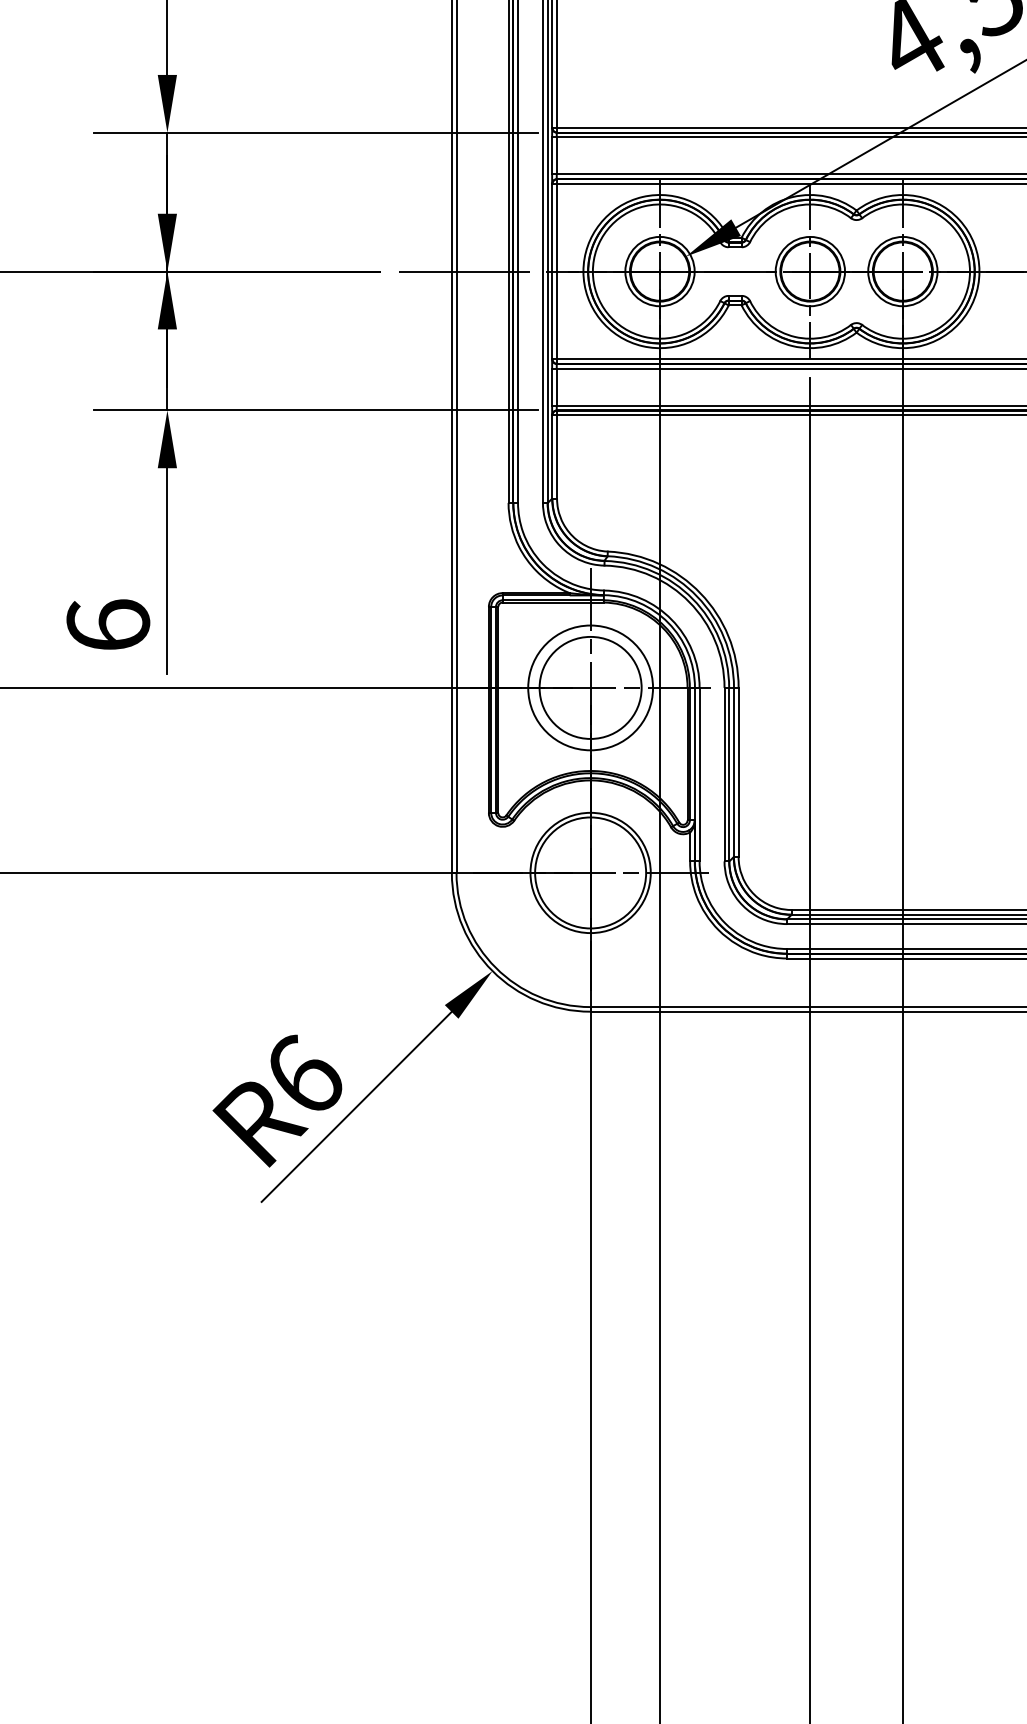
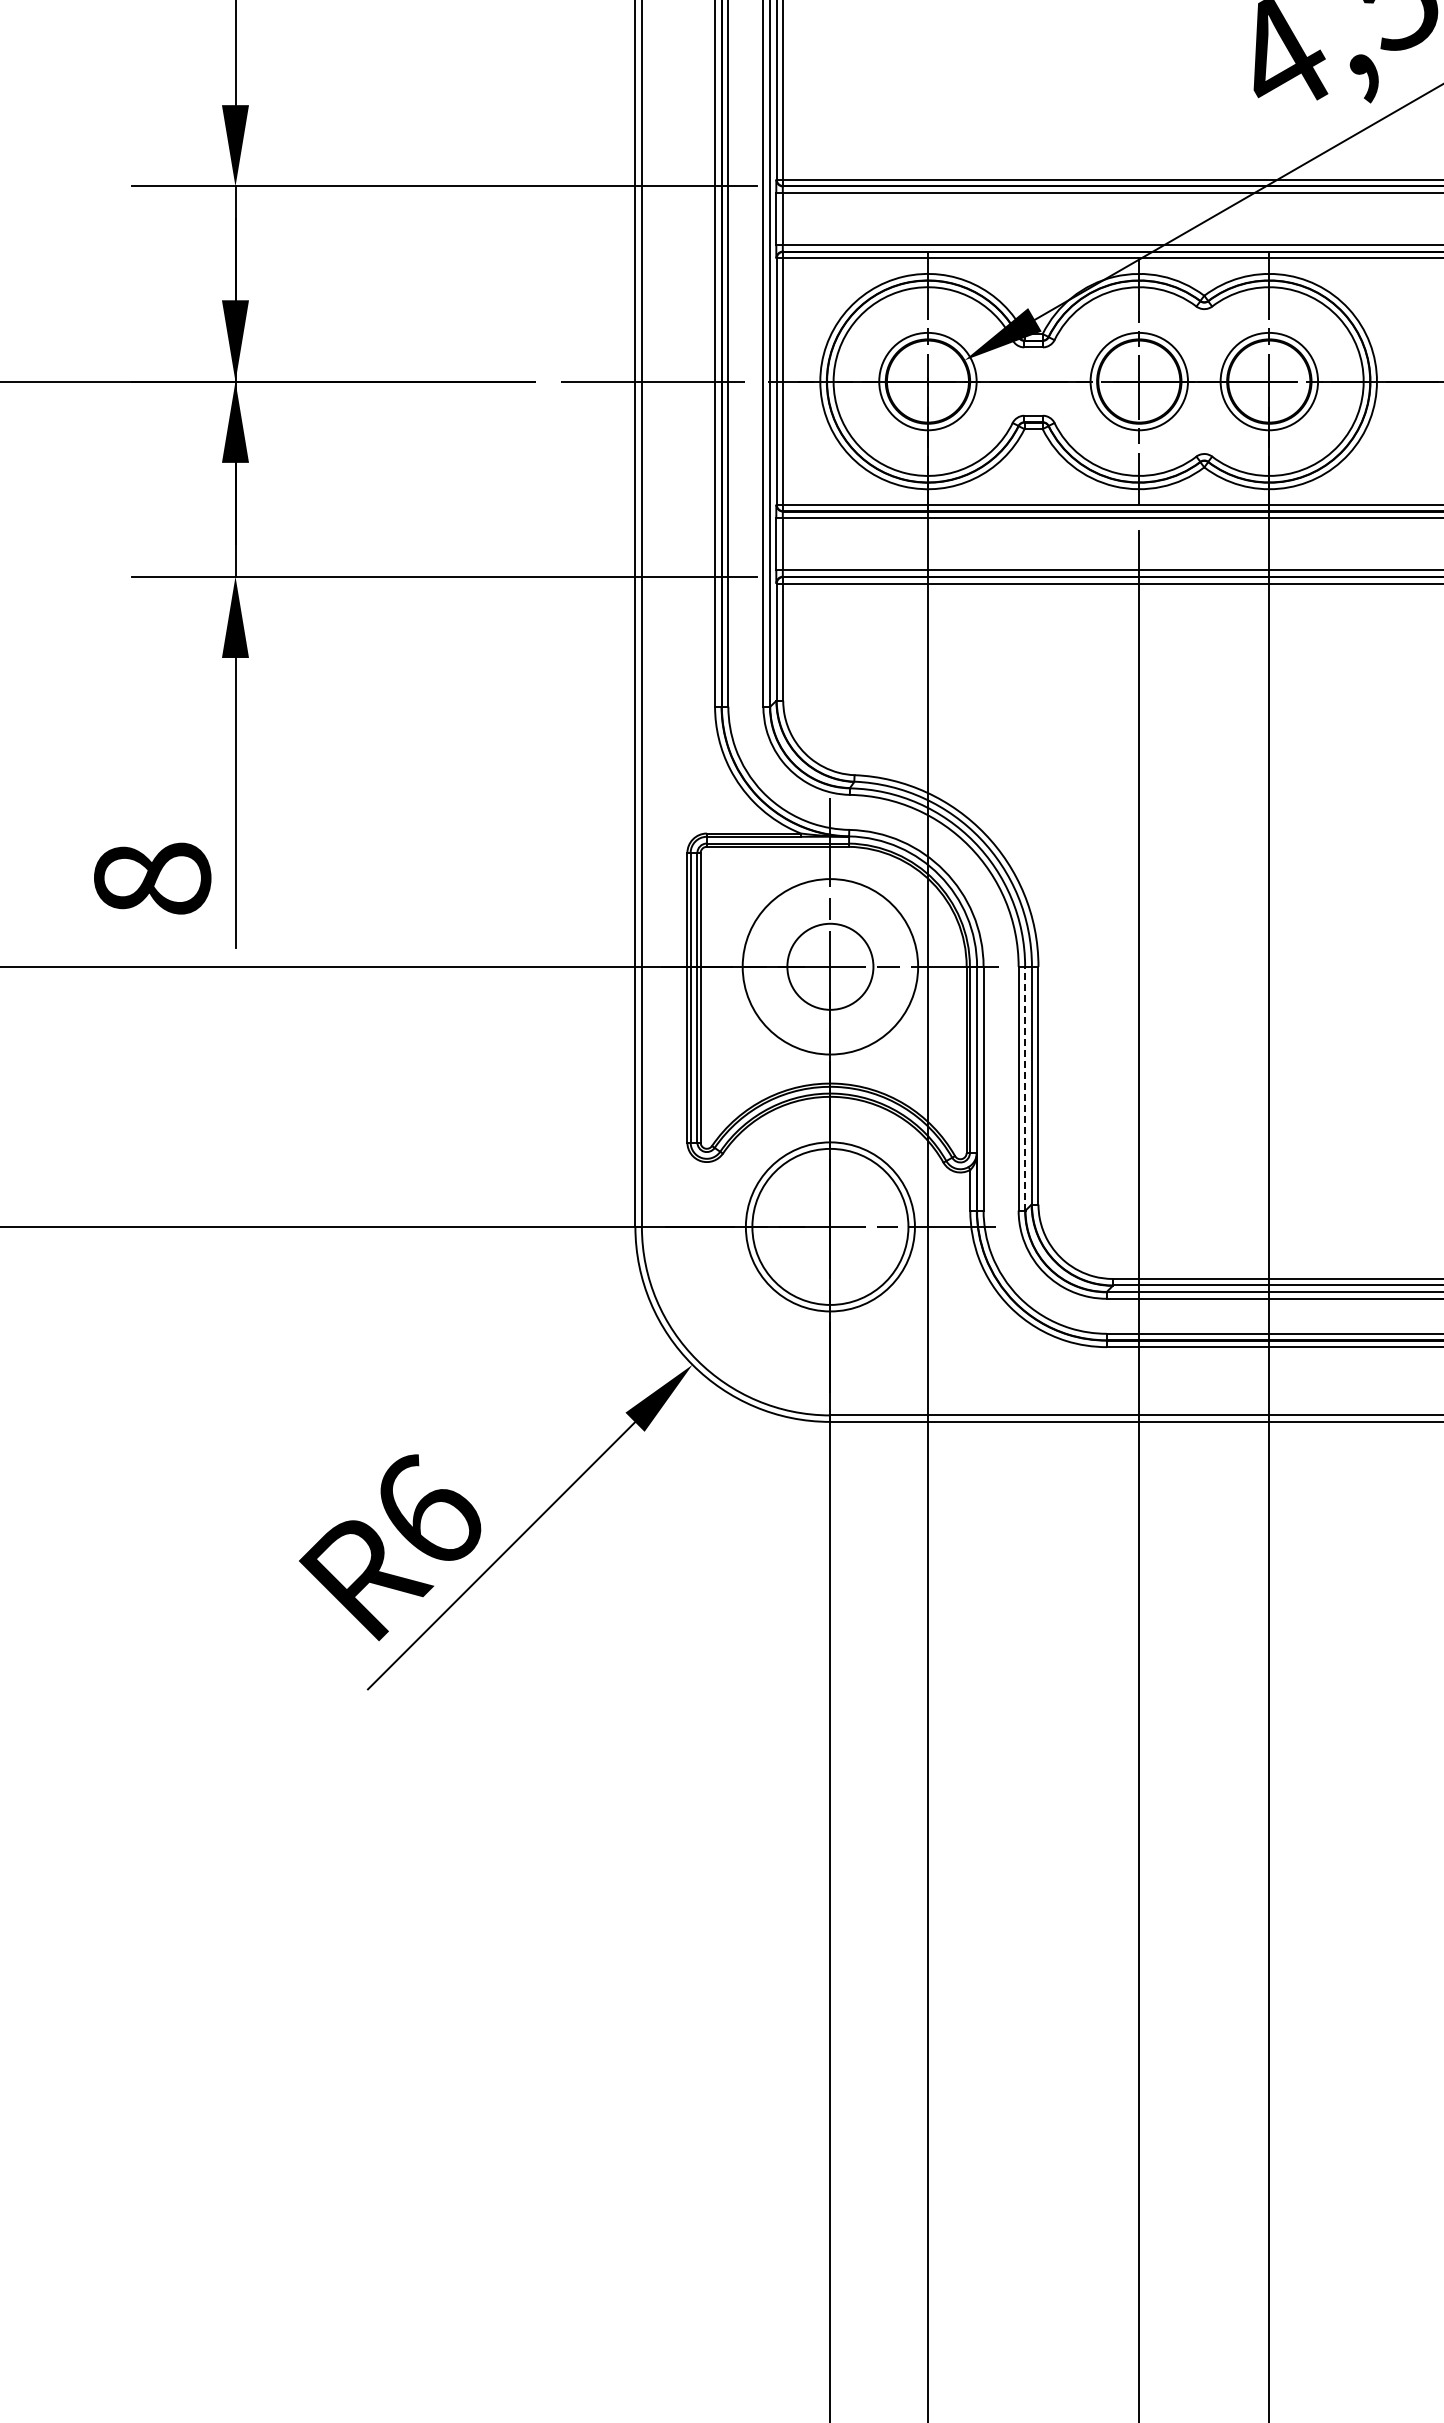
text: (108, 625) -> (152, 878), 6 -> 8
circle: (590, 687) -> (830, 966), size x0.6
line: (729, 774) -> (1025, 1088), solid -> dashed

